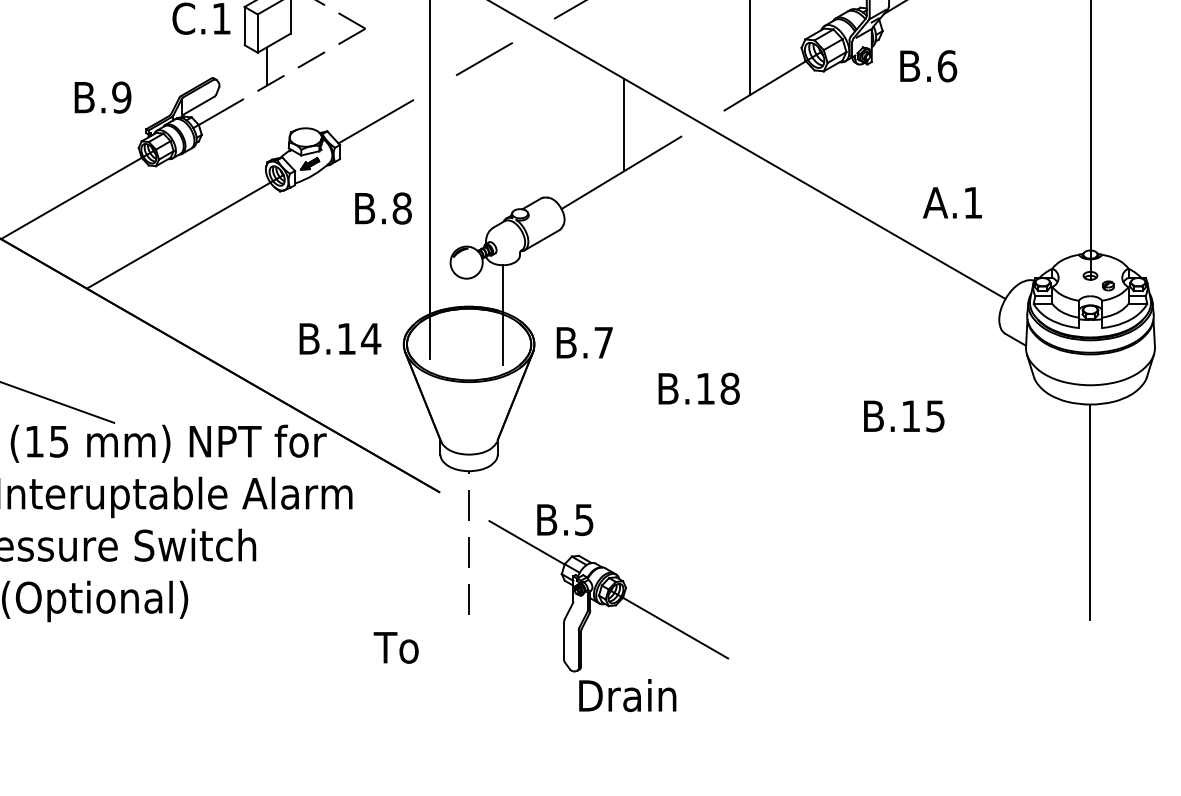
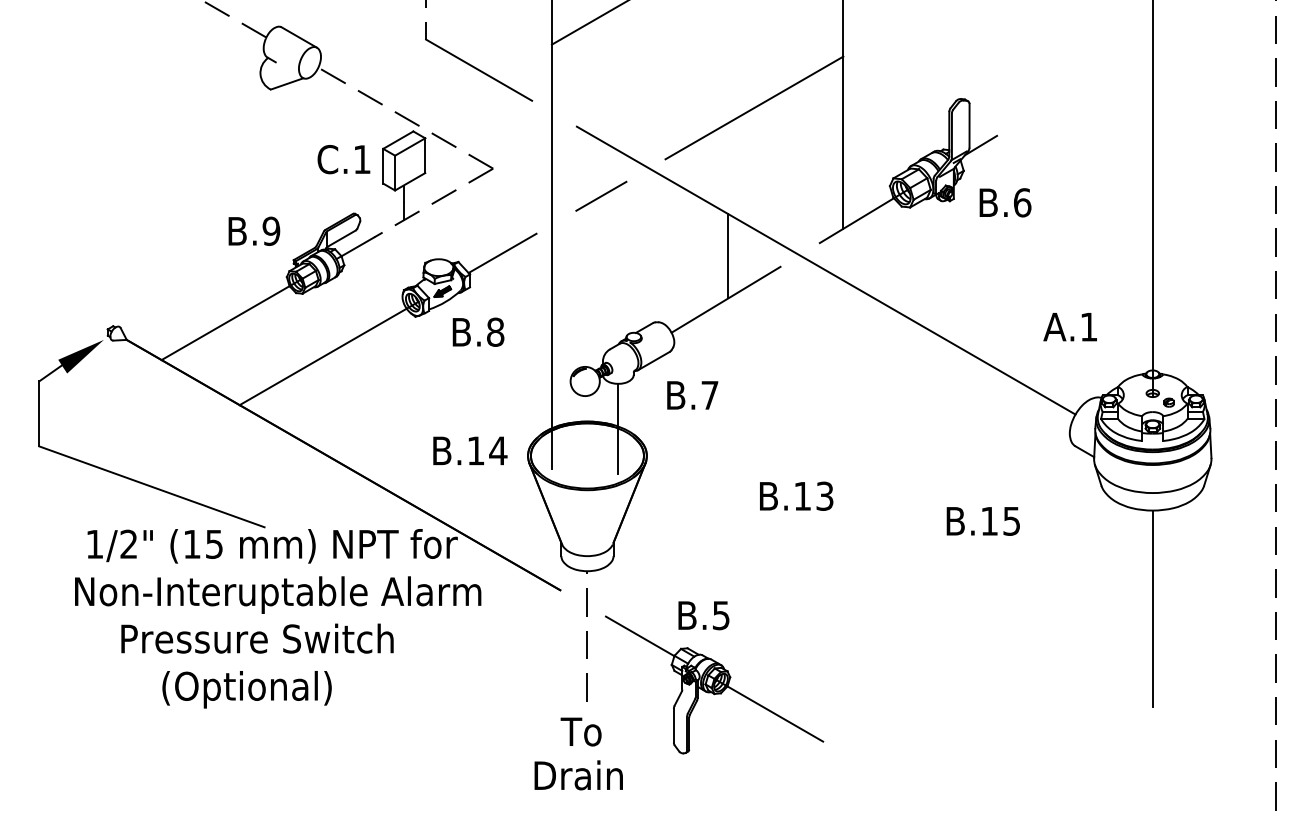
text: (951, 203) -> (1069, 327), moved
text: (383, 207) -> (478, 331), moved
text: (584, 342) -> (692, 395), moved
text: (729, 387) -> (824, 495), B.18 -> B.13
text: (564, 519) -> (703, 615), moved
text: (395, 647) -> (580, 731), moved
text: (627, 695) -> (578, 775), moved

